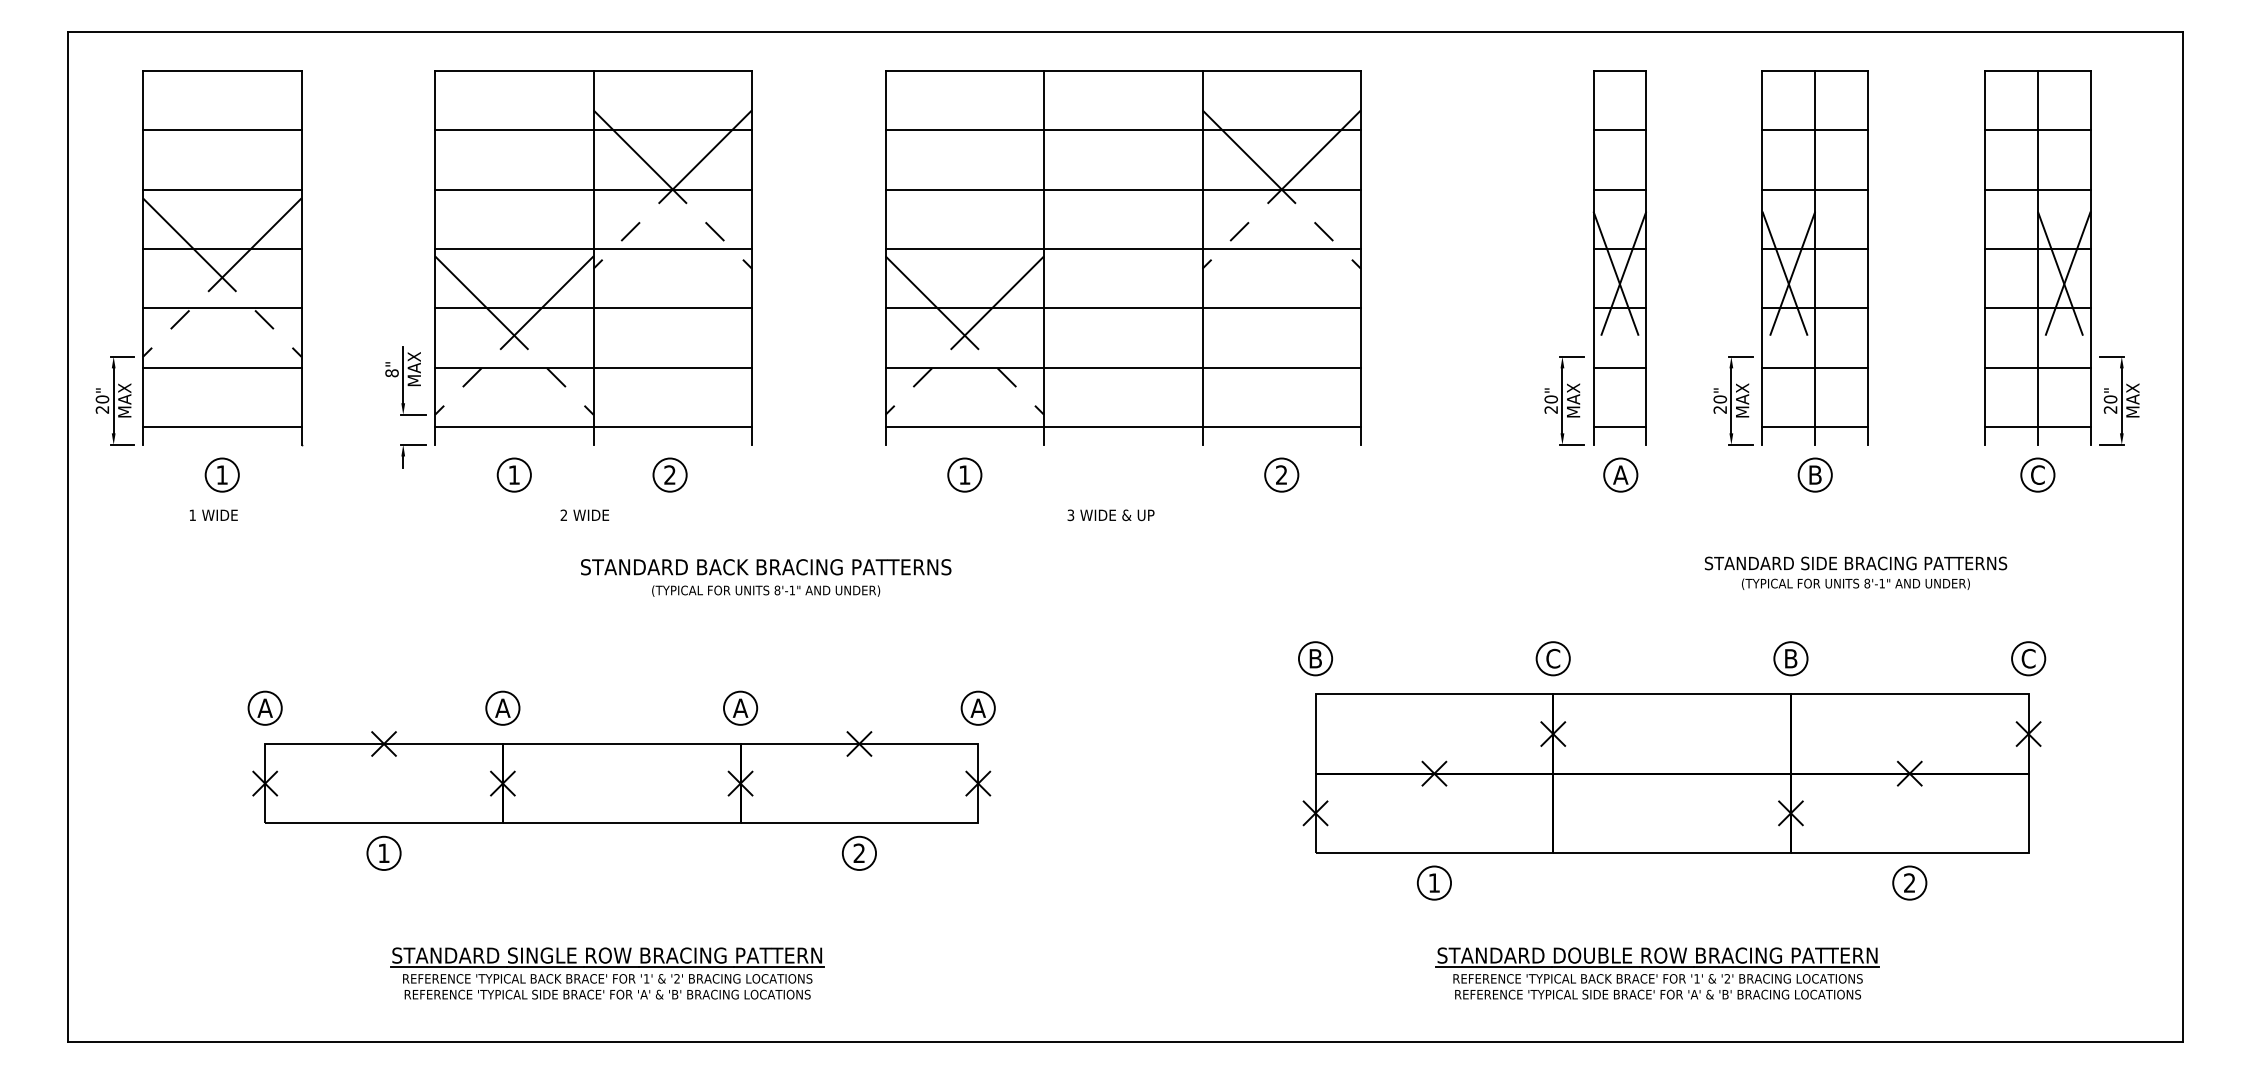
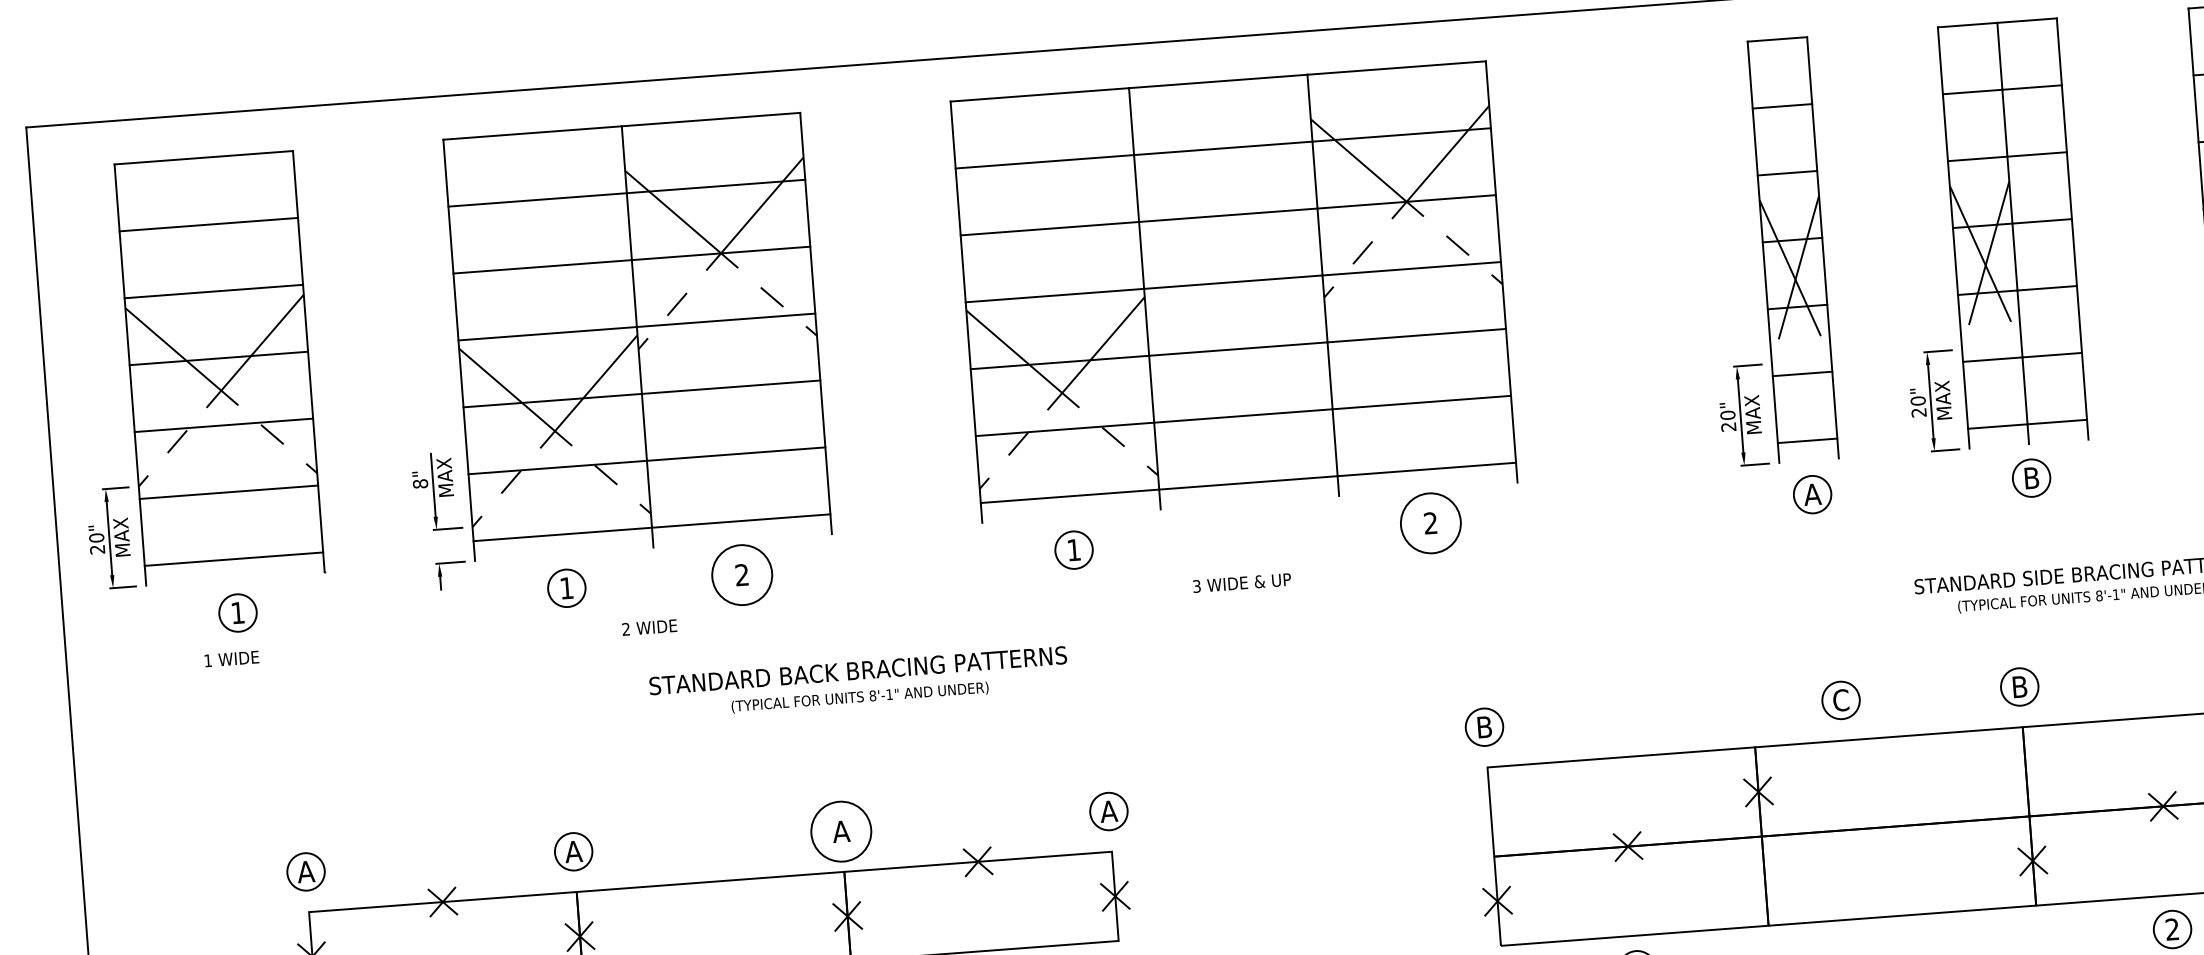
circle: (669, 474) -> (741, 574), size x1.6
circle: (1281, 474) -> (1430, 522), size x1.6
part: (1552, 658) -> (1840, 700), moved
circle: (740, 707) -> (841, 830), size x1.6

